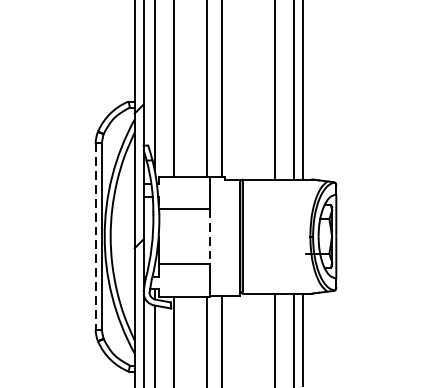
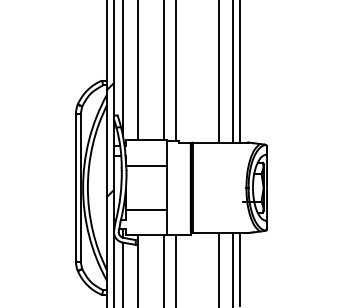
line: (95, 236) -> (75, 187), dashed -> solid
line: (209, 236) -> (166, 187), dashed -> solid

